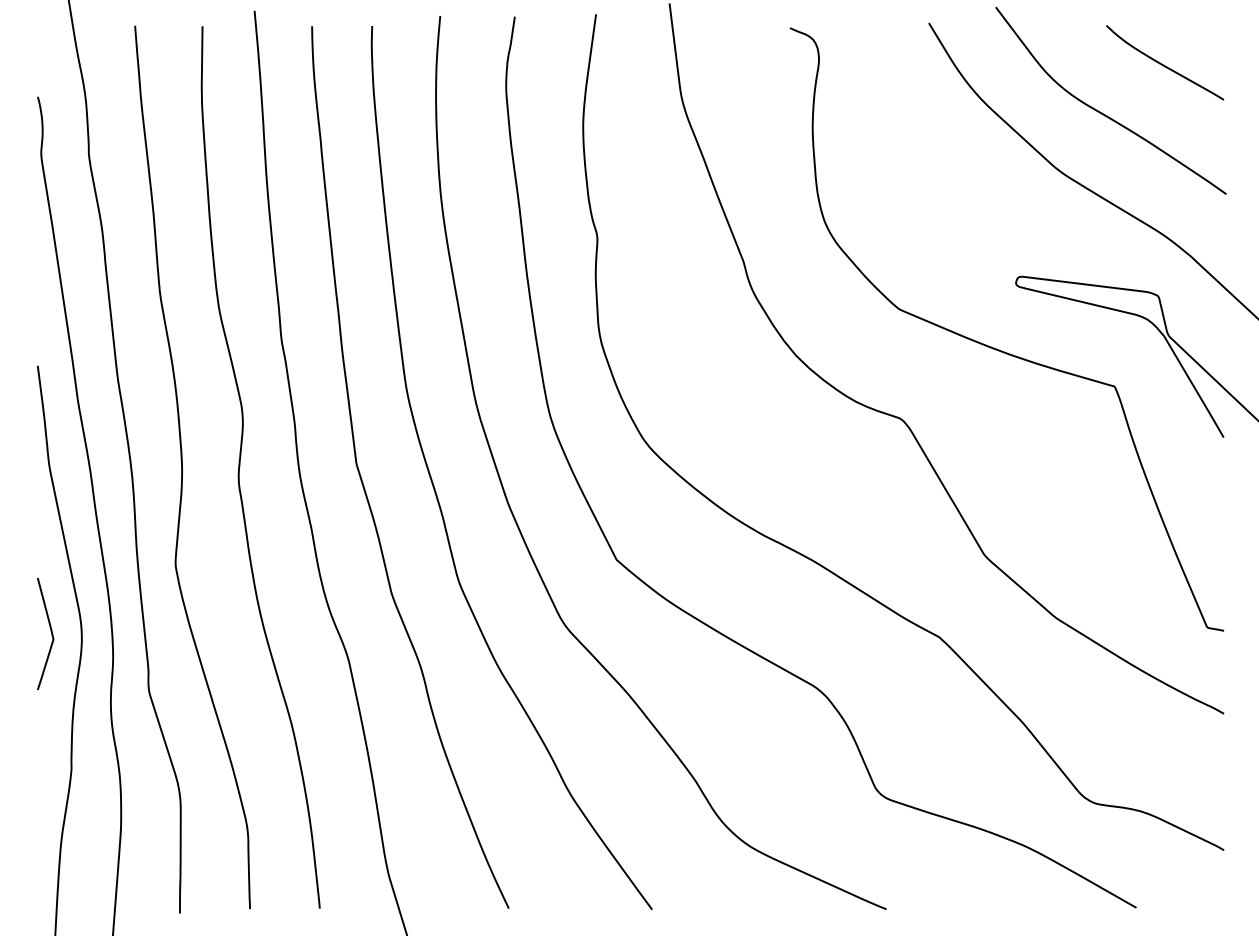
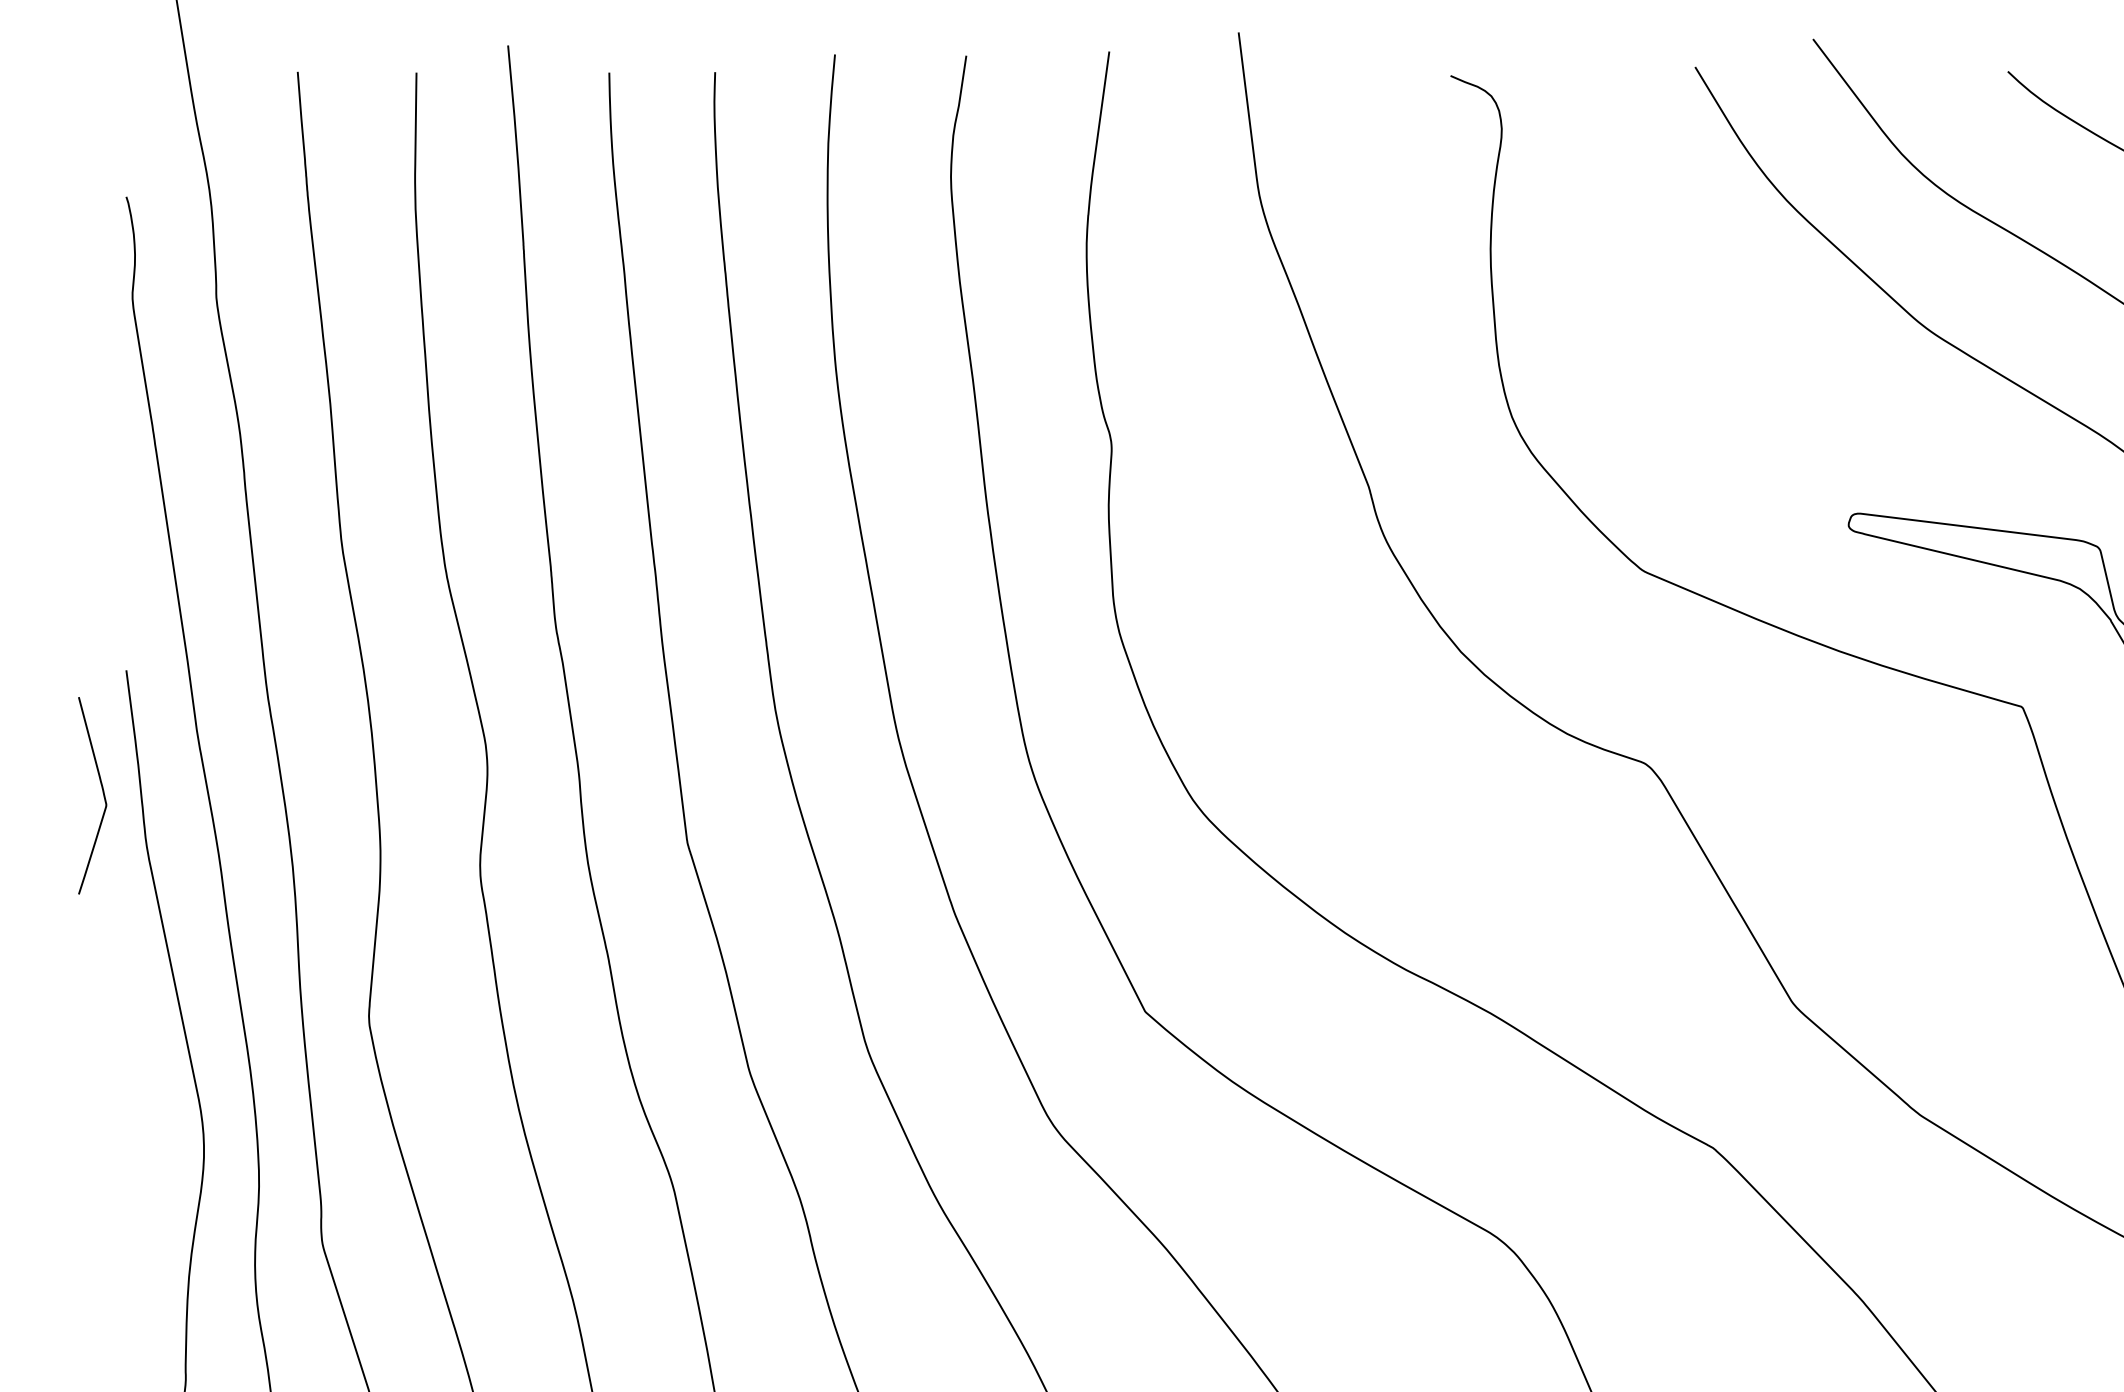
curve: (50, 631) -> (101, 791), moved

